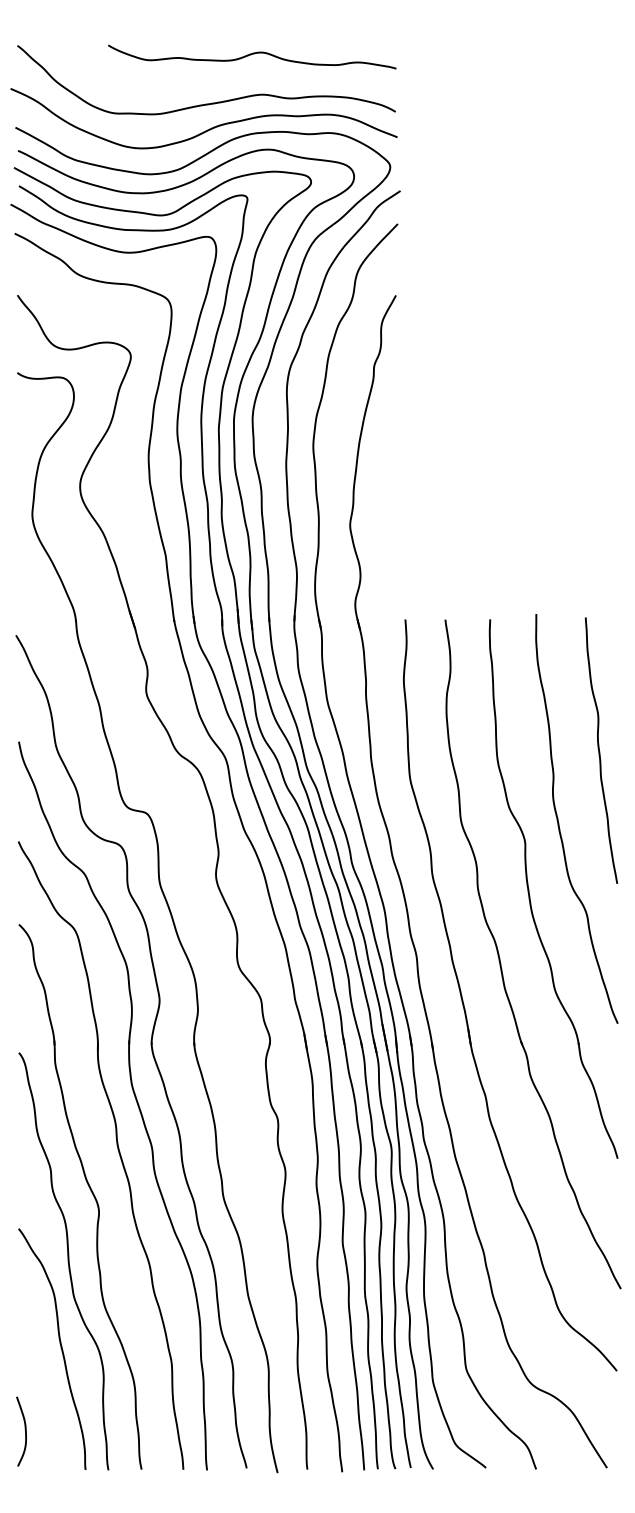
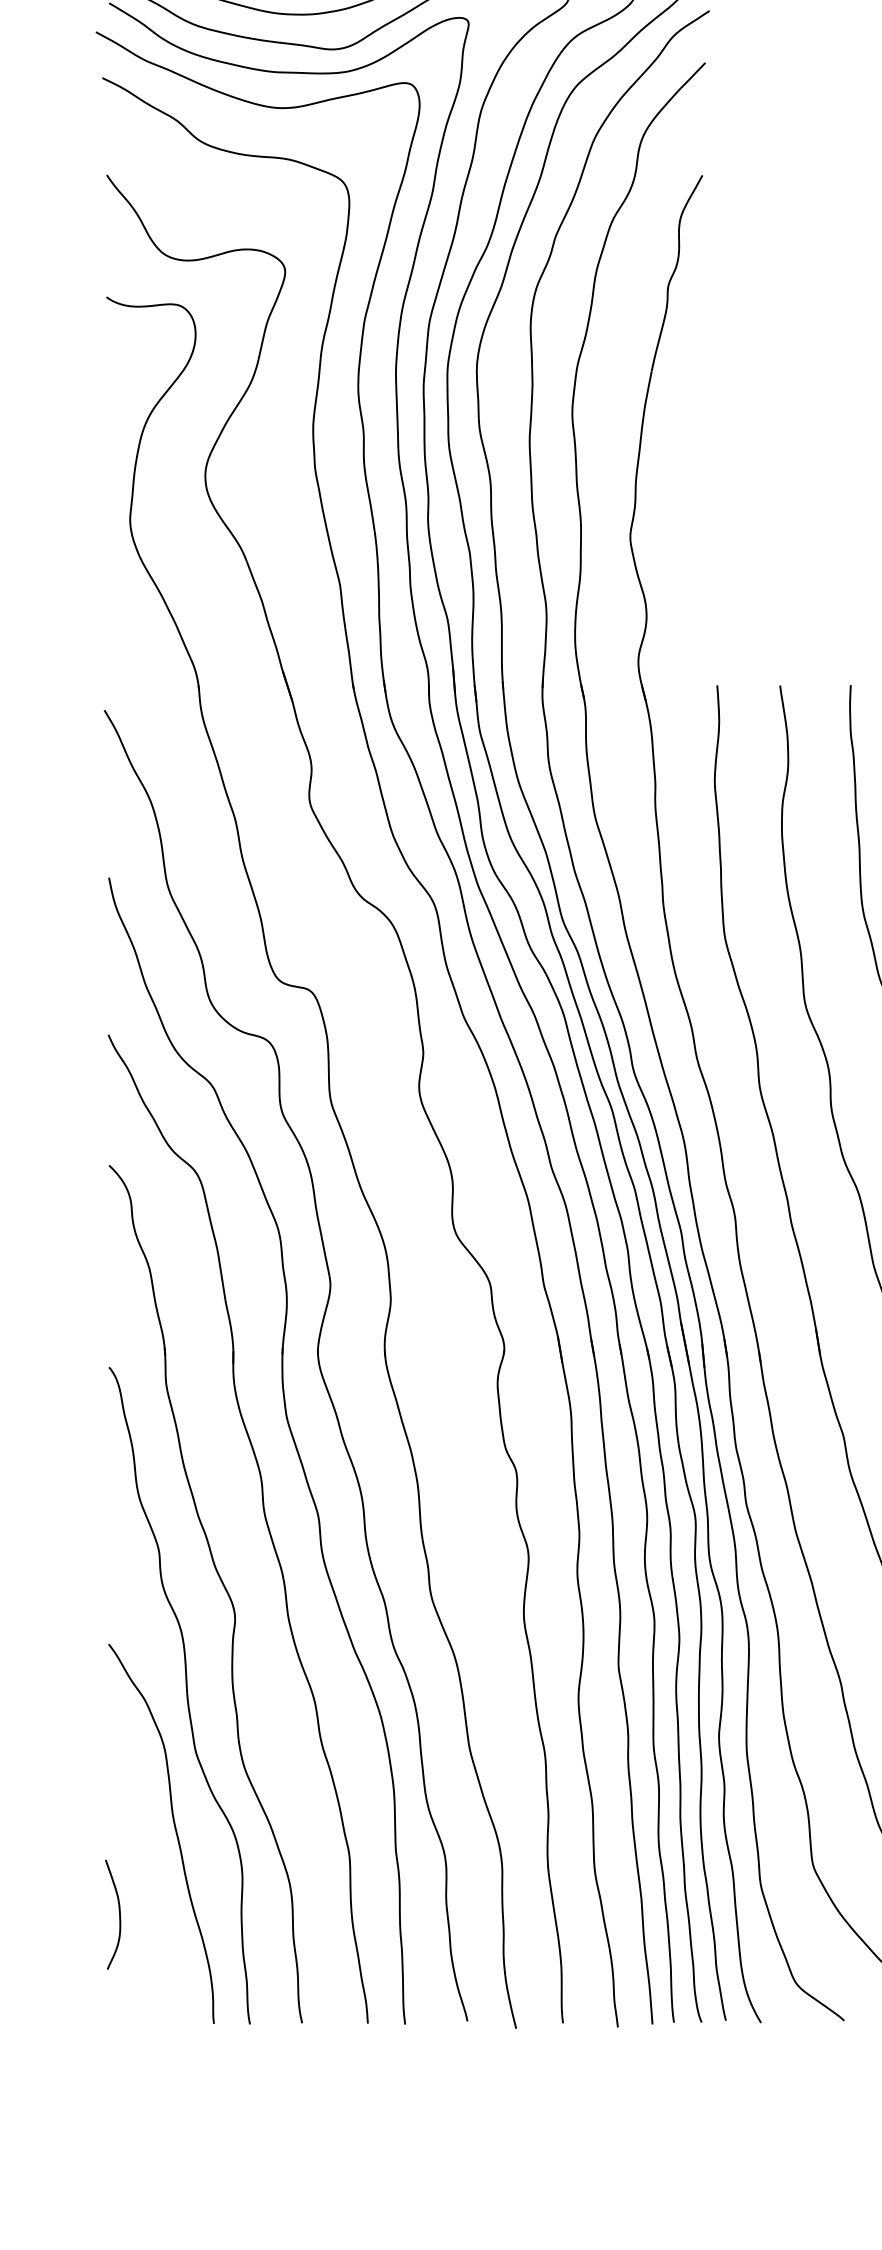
curve: (24, 1429) -> (117, 1911), moved

